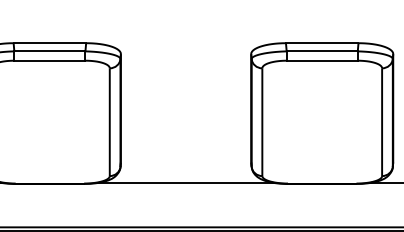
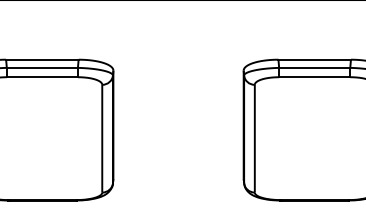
line: (186, 182) -> (178, 199), removed

